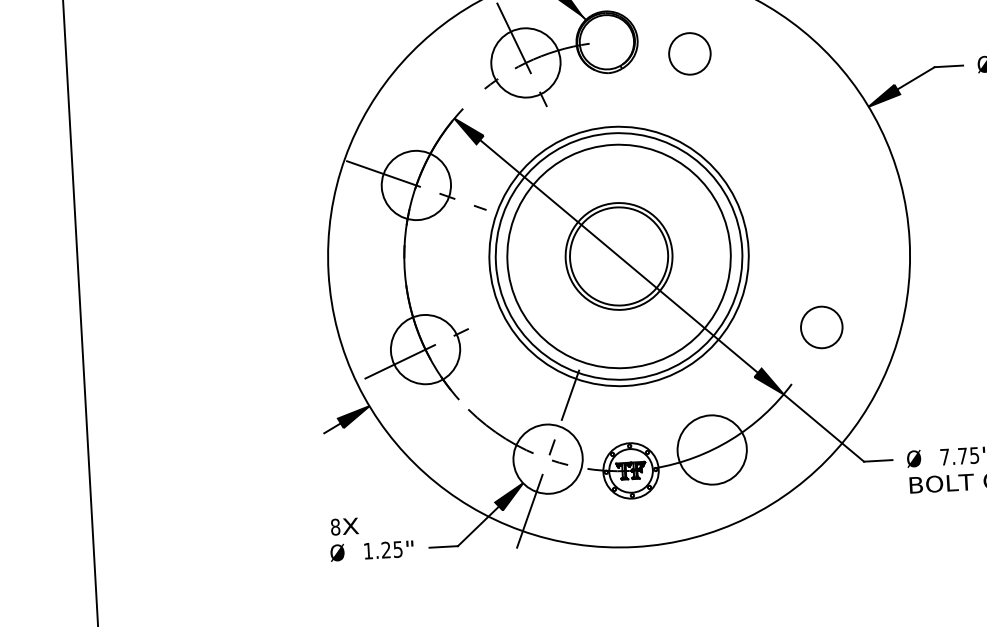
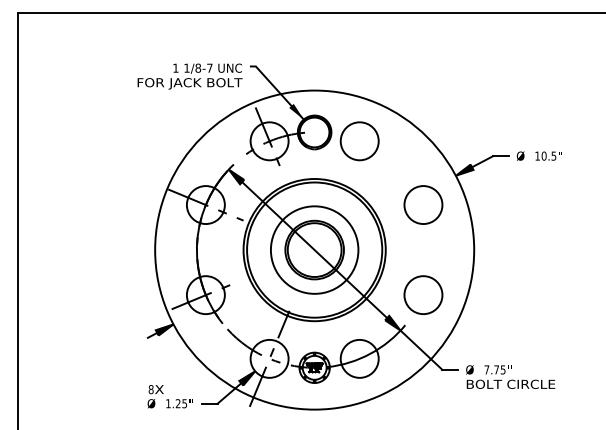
circle: (689, 54) -> (359, 141), size x1.67
circle: (812, 162) -> (423, 204), added
circle: (618, 255) -> (314, 249), size x0.71
circle: (821, 328) -> (423, 295), size x1.67

